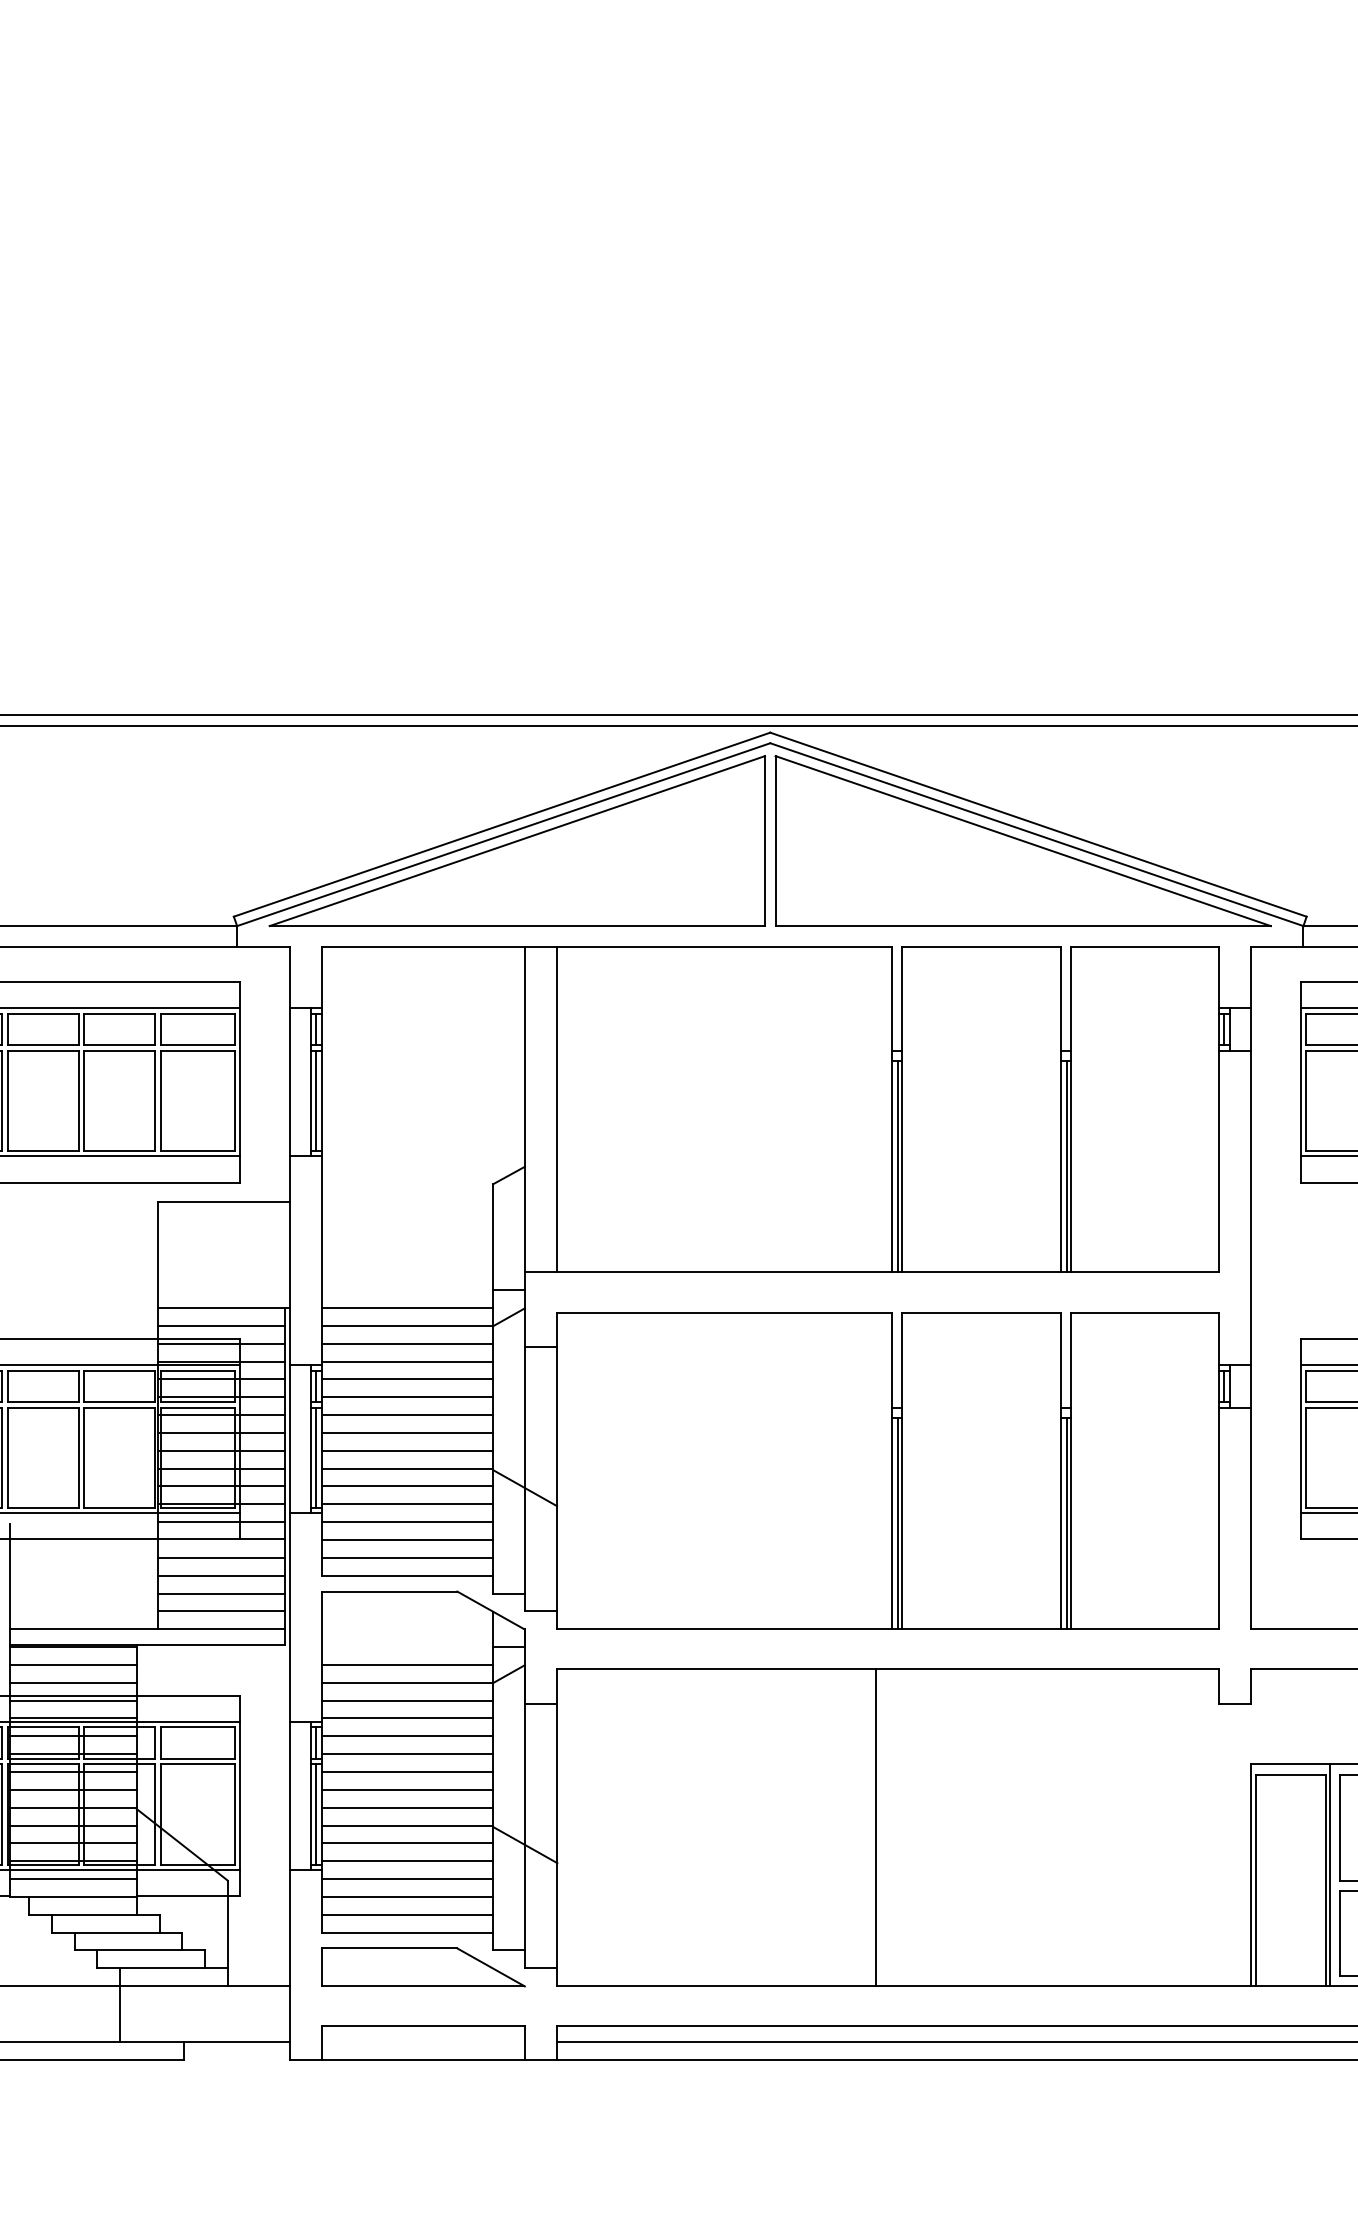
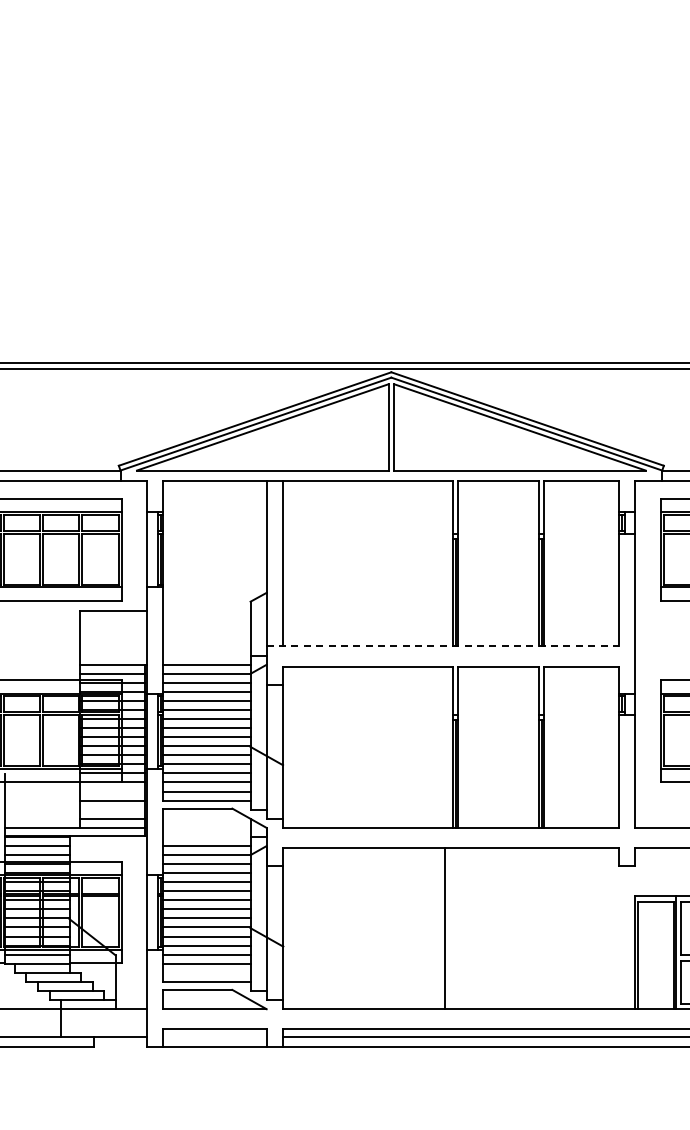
line: (872, 1272) -> (443, 646), solid -> dashed
line: (221, 1557) -> (112, 791), removed
line: (221, 1593) -> (112, 809), removed
line: (406, 1914) -> (206, 972), removed

